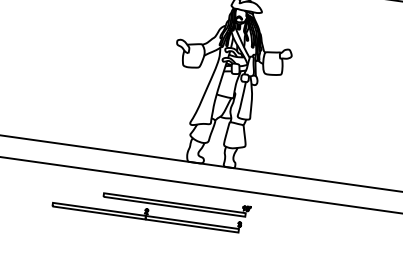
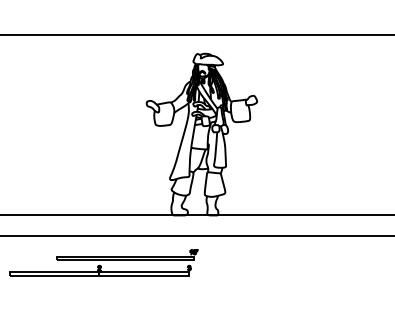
part: (151, 206) -> (103, 262), moved

